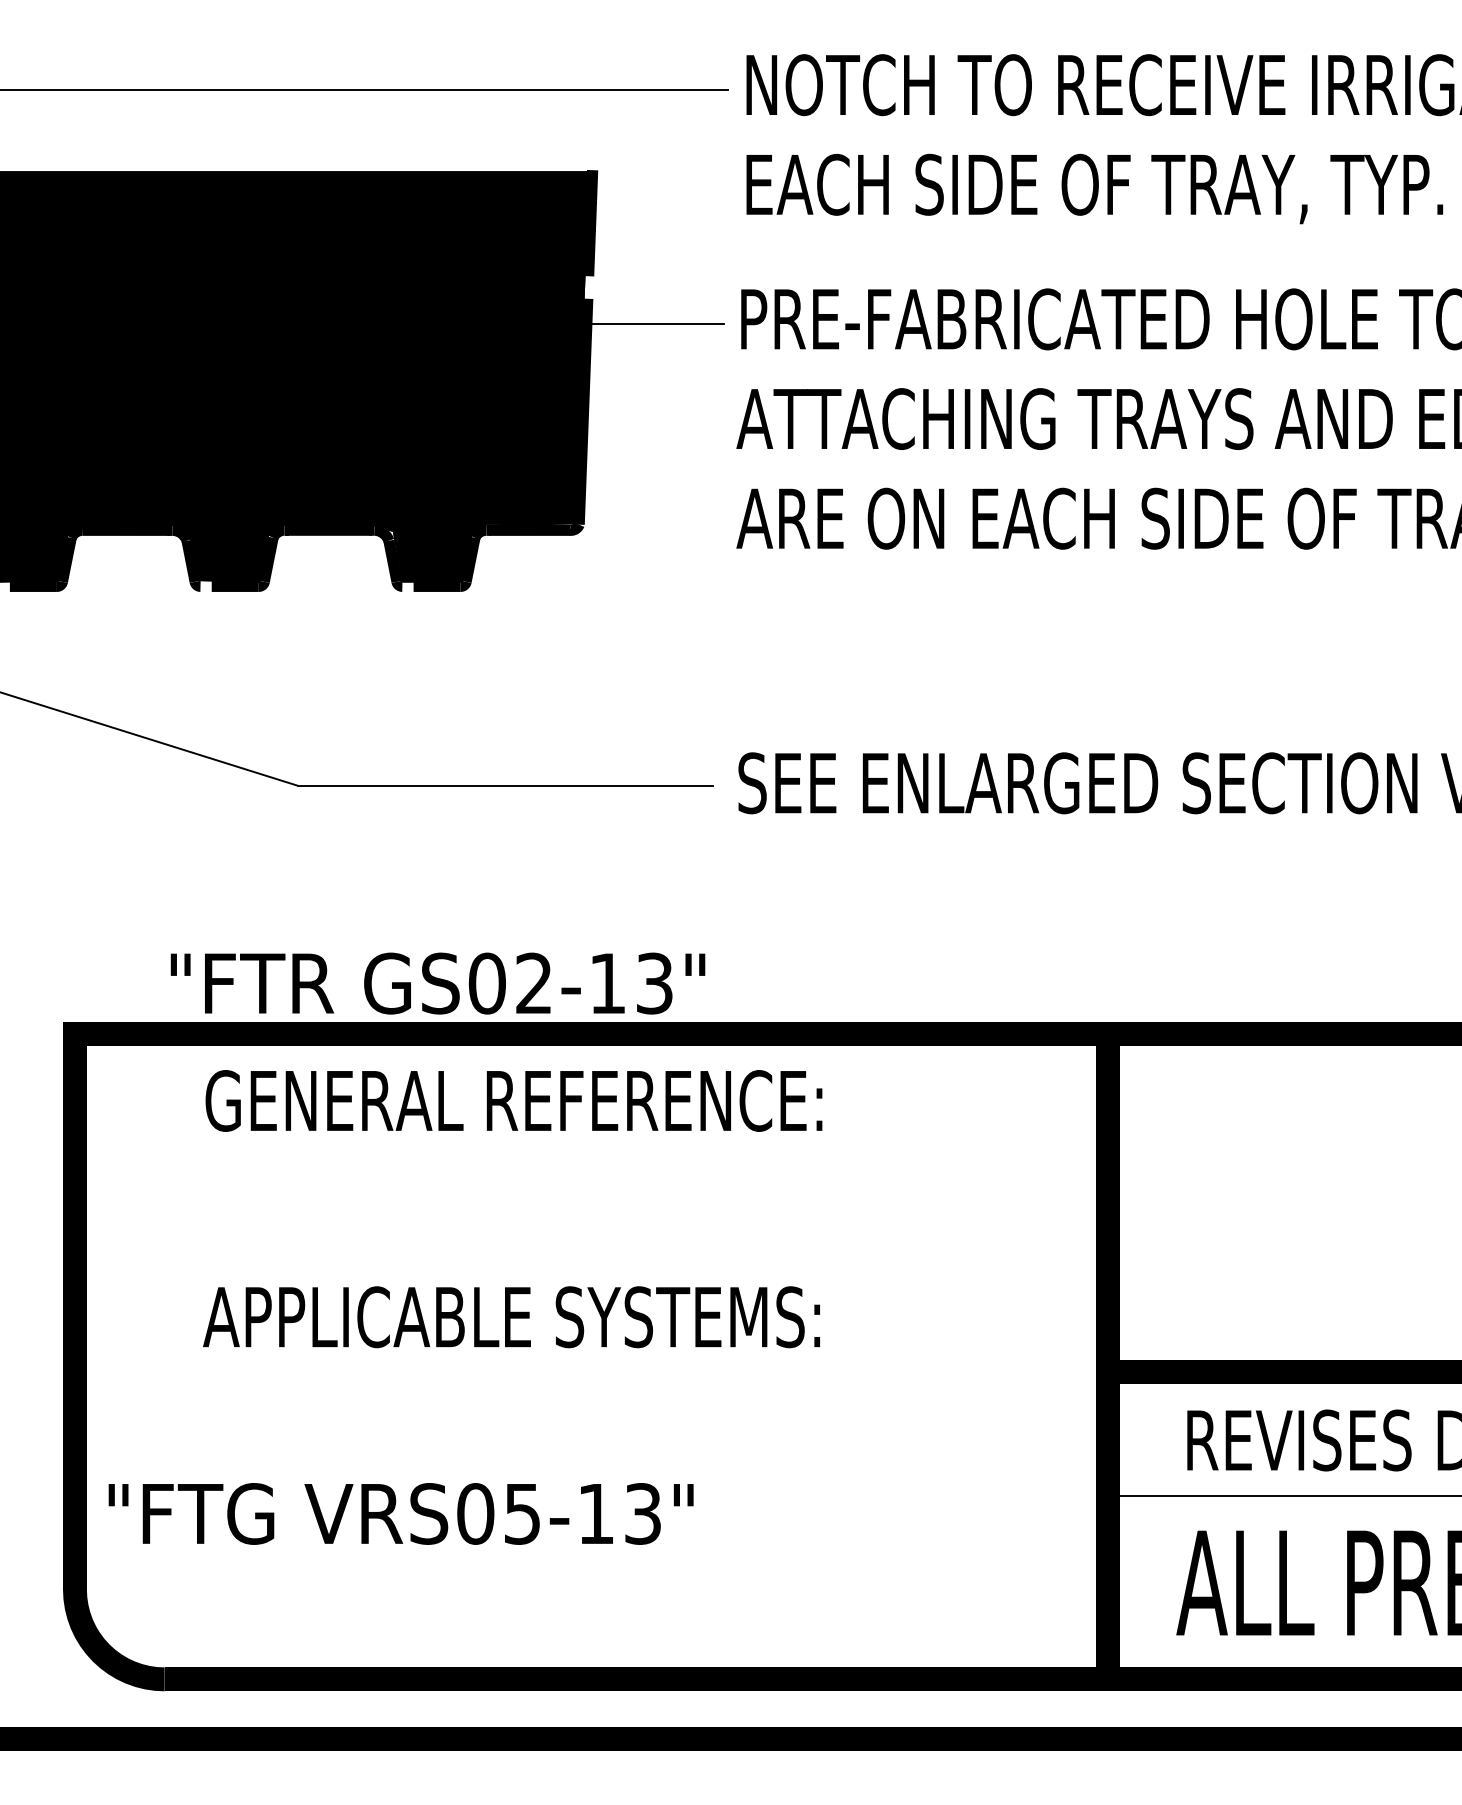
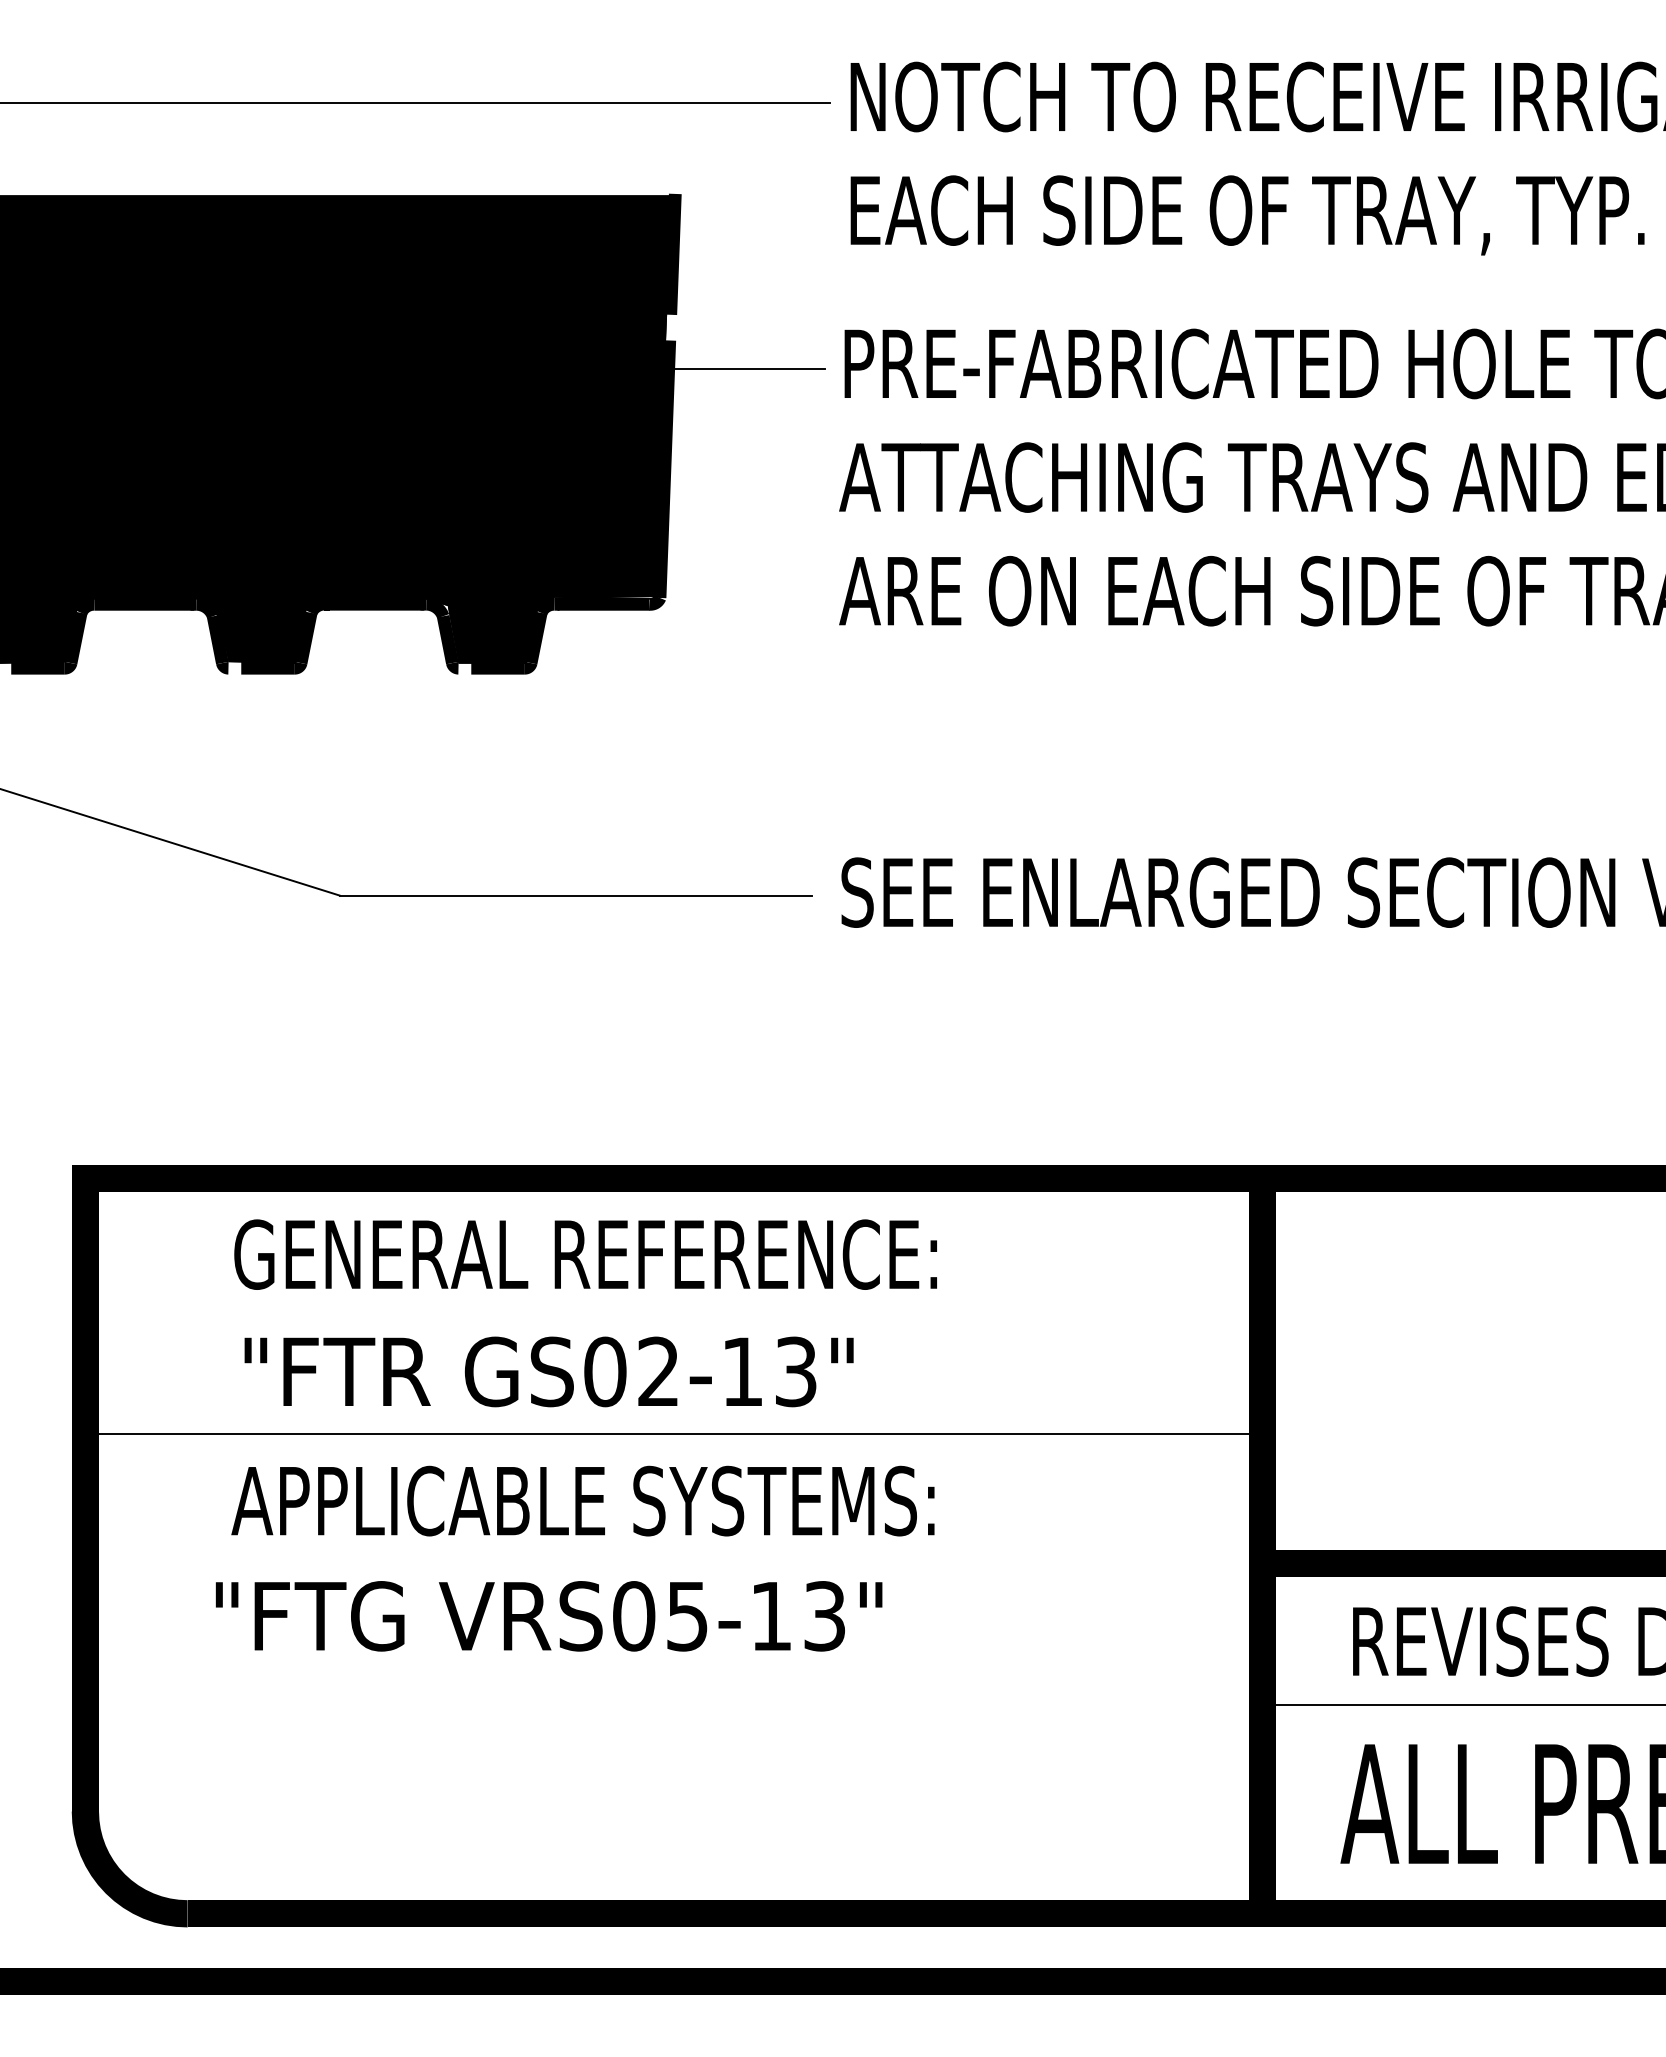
text: (437, 983) -> (548, 1371), moved
line: (593, 1258) -> (676, 1434), added
text: (400, 1514) -> (548, 1616), moved

